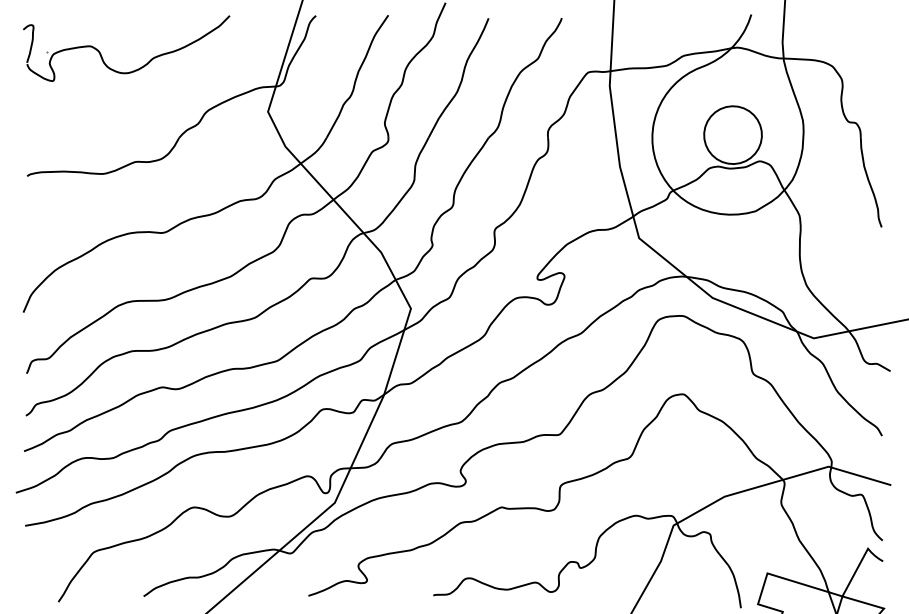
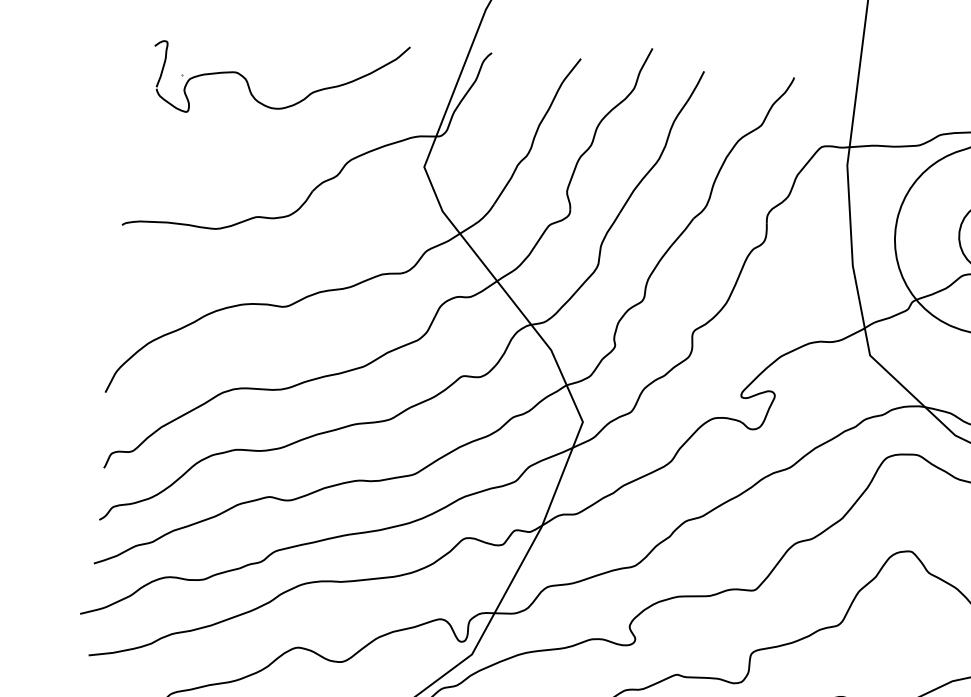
part: (135, 69) -> (289, 104), moved

